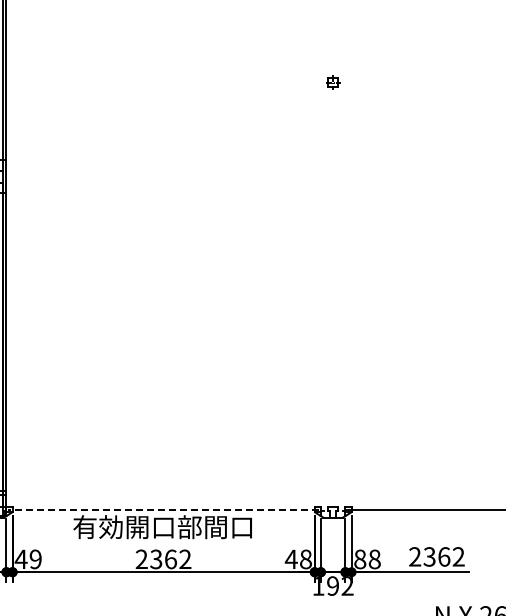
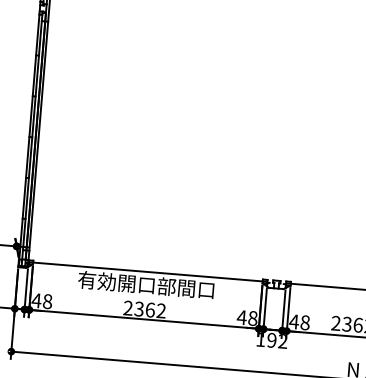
line: (163, 509) -> (147, 271), dashed -> solid
text: (35, 559) -> (47, 301), 49 -> 48
text: (359, 559) -> (293, 321), 88 -> 48

